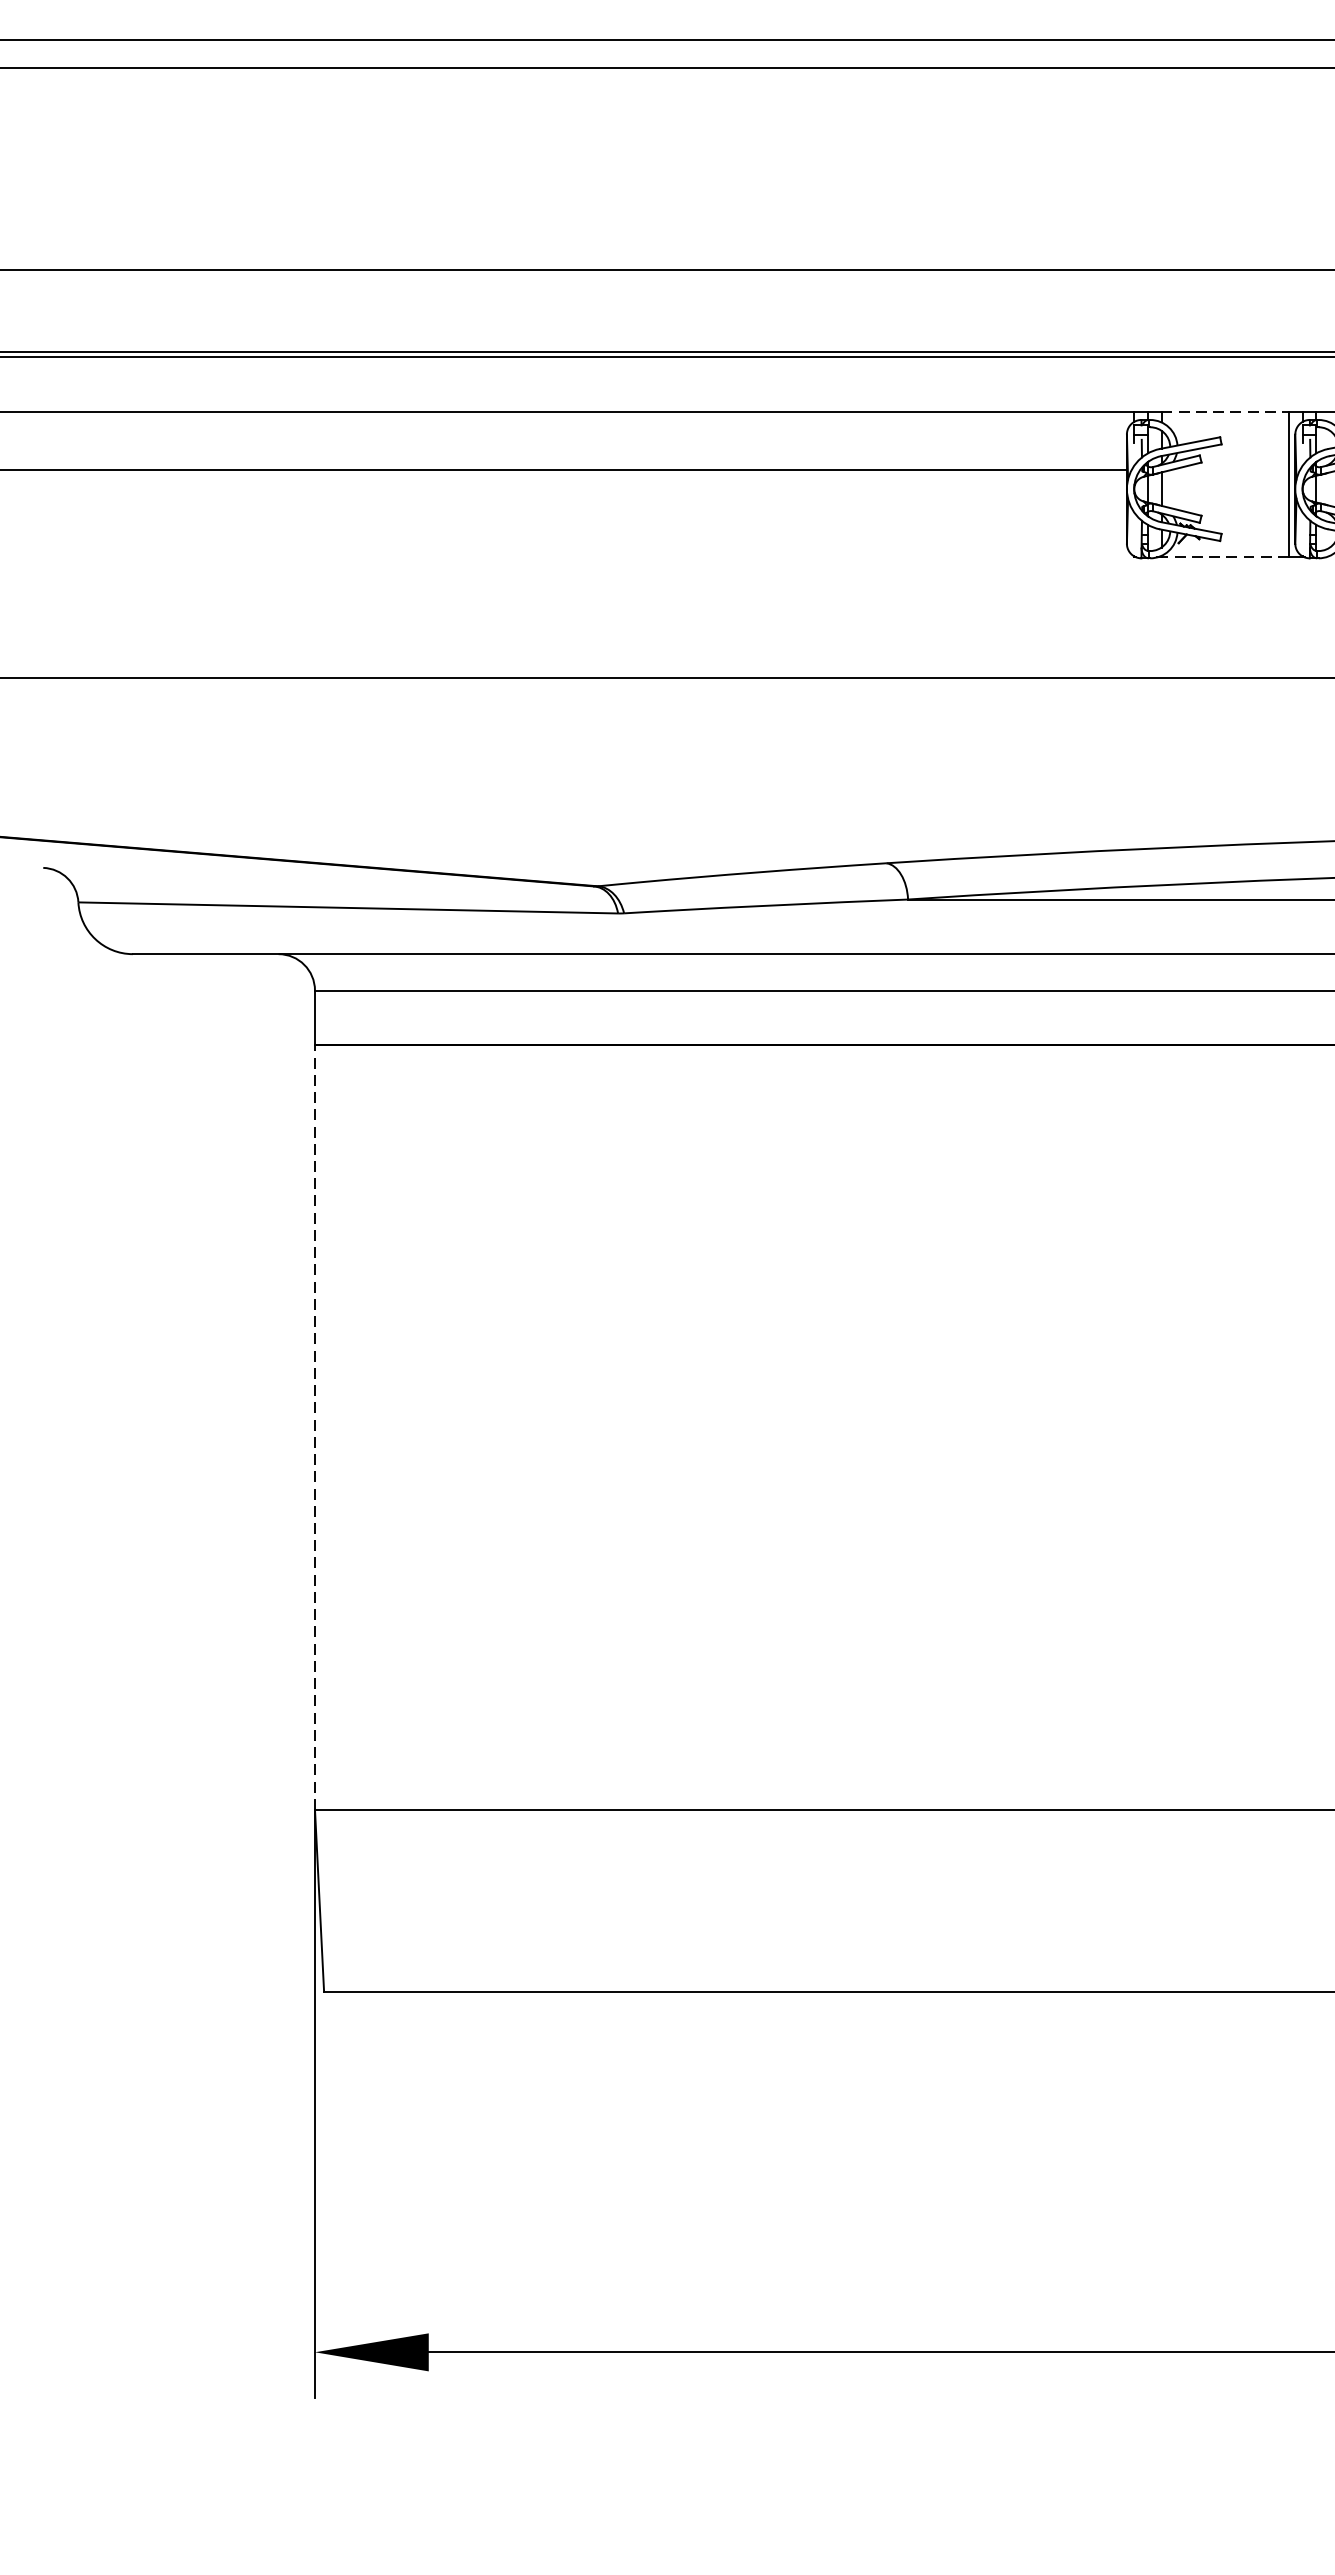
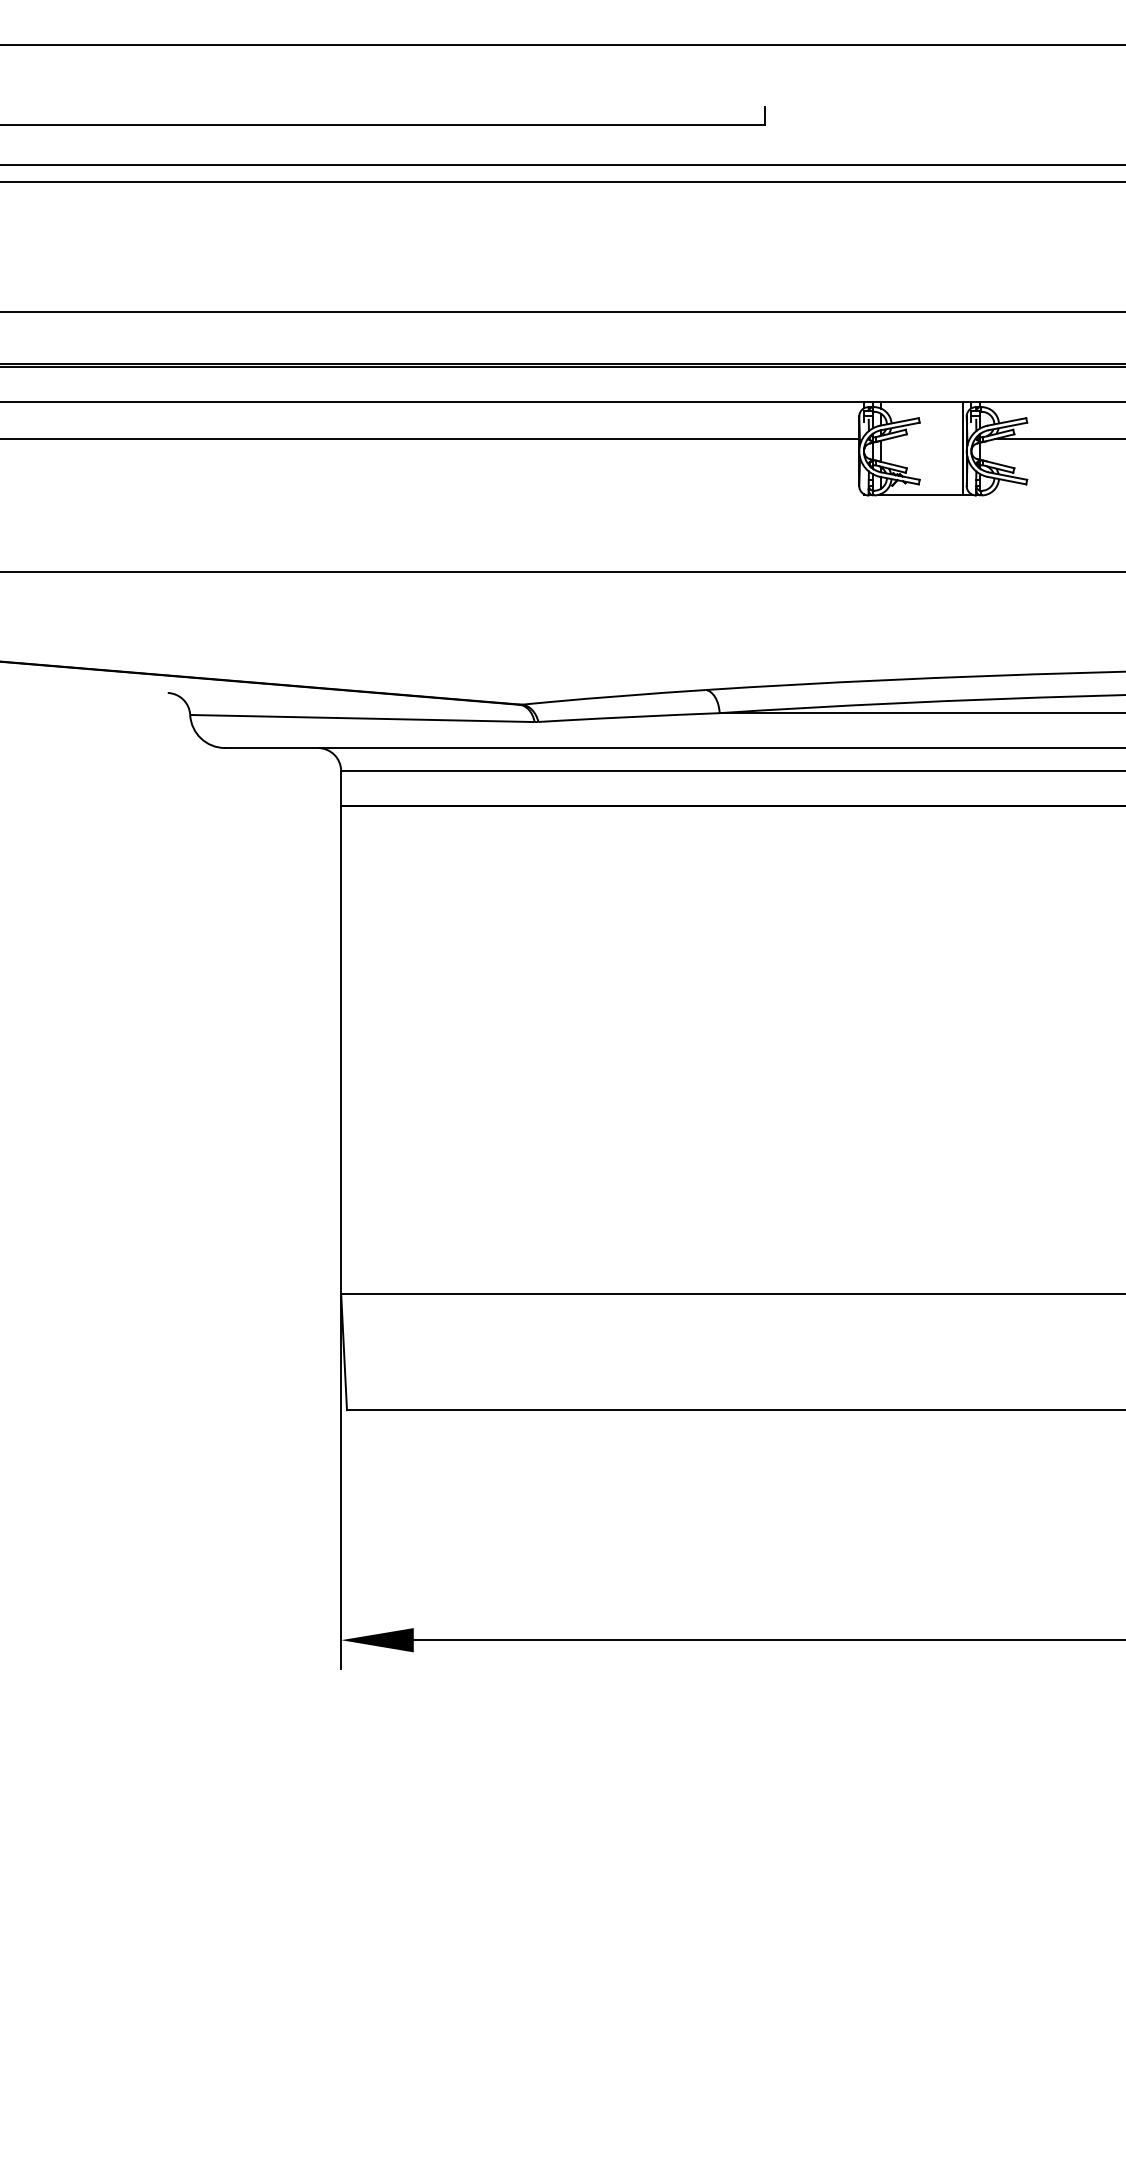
line: (1225, 411) -> (922, 401), dashed -> solid
line: (1225, 556) -> (922, 494), dashed -> solid
line: (315, 1428) -> (341, 1050), dashed -> solid

